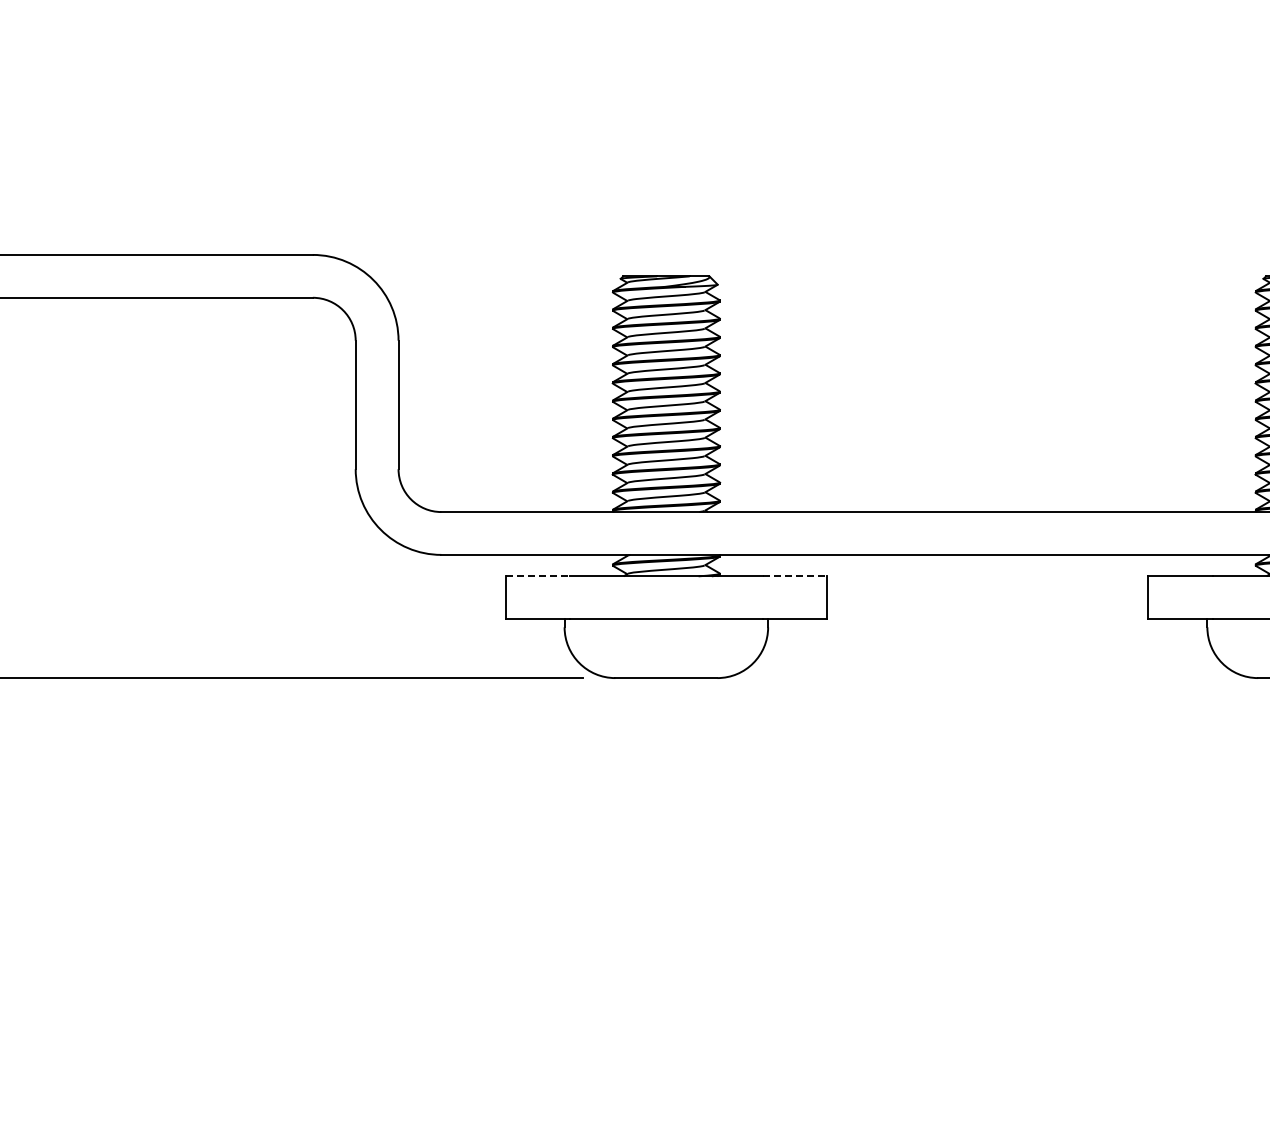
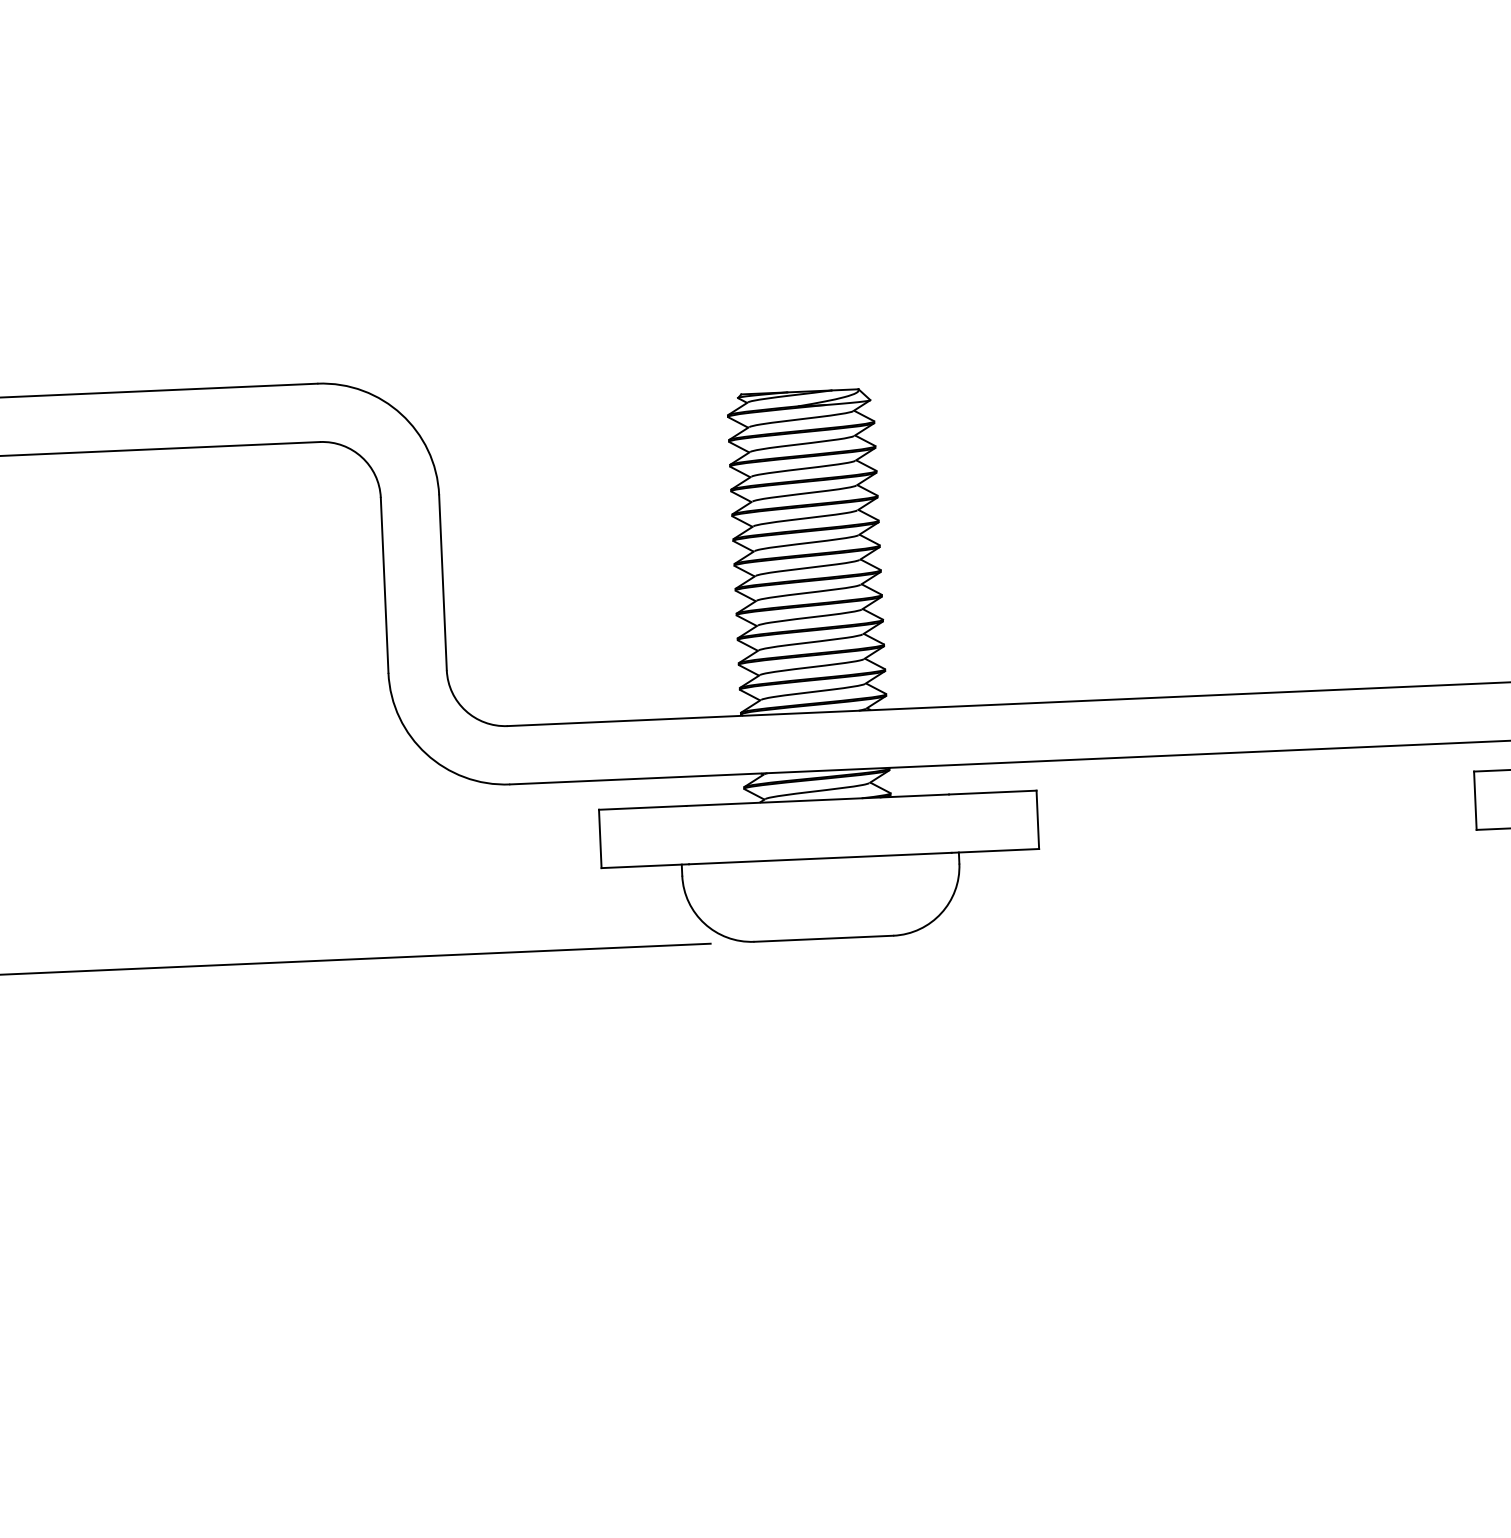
line: (538, 576) -> (643, 808), dashed -> solid
line: (795, 576) -> (993, 792), dashed -> solid

